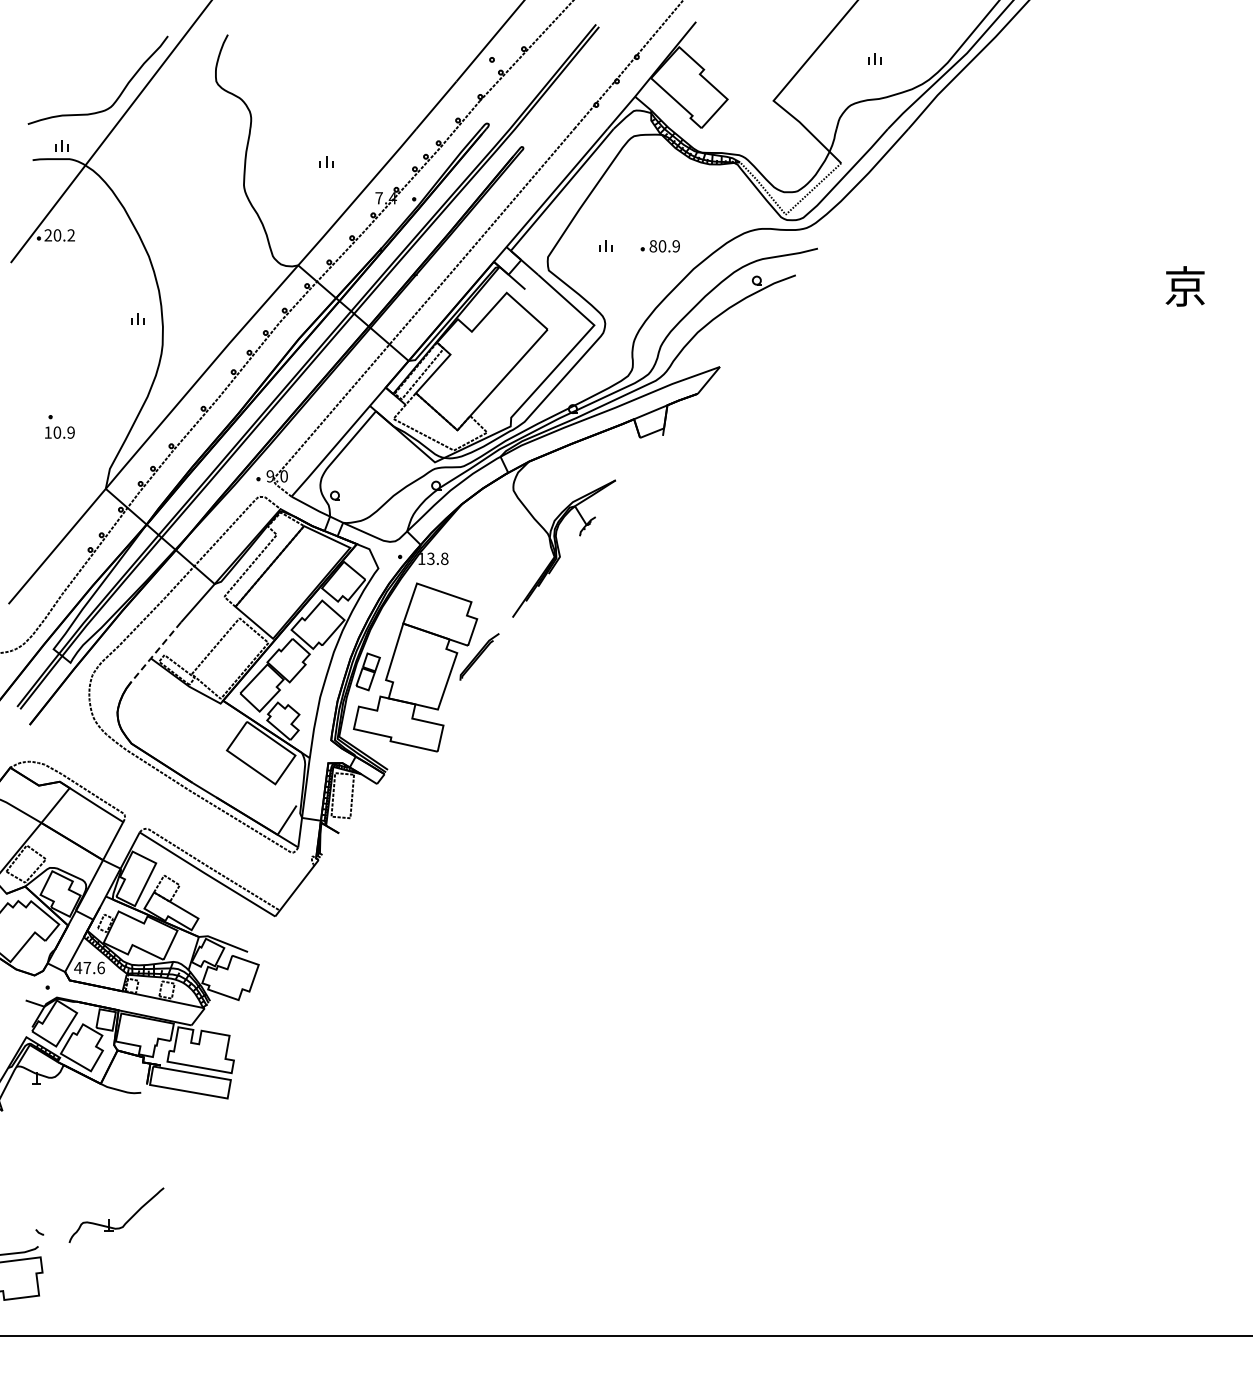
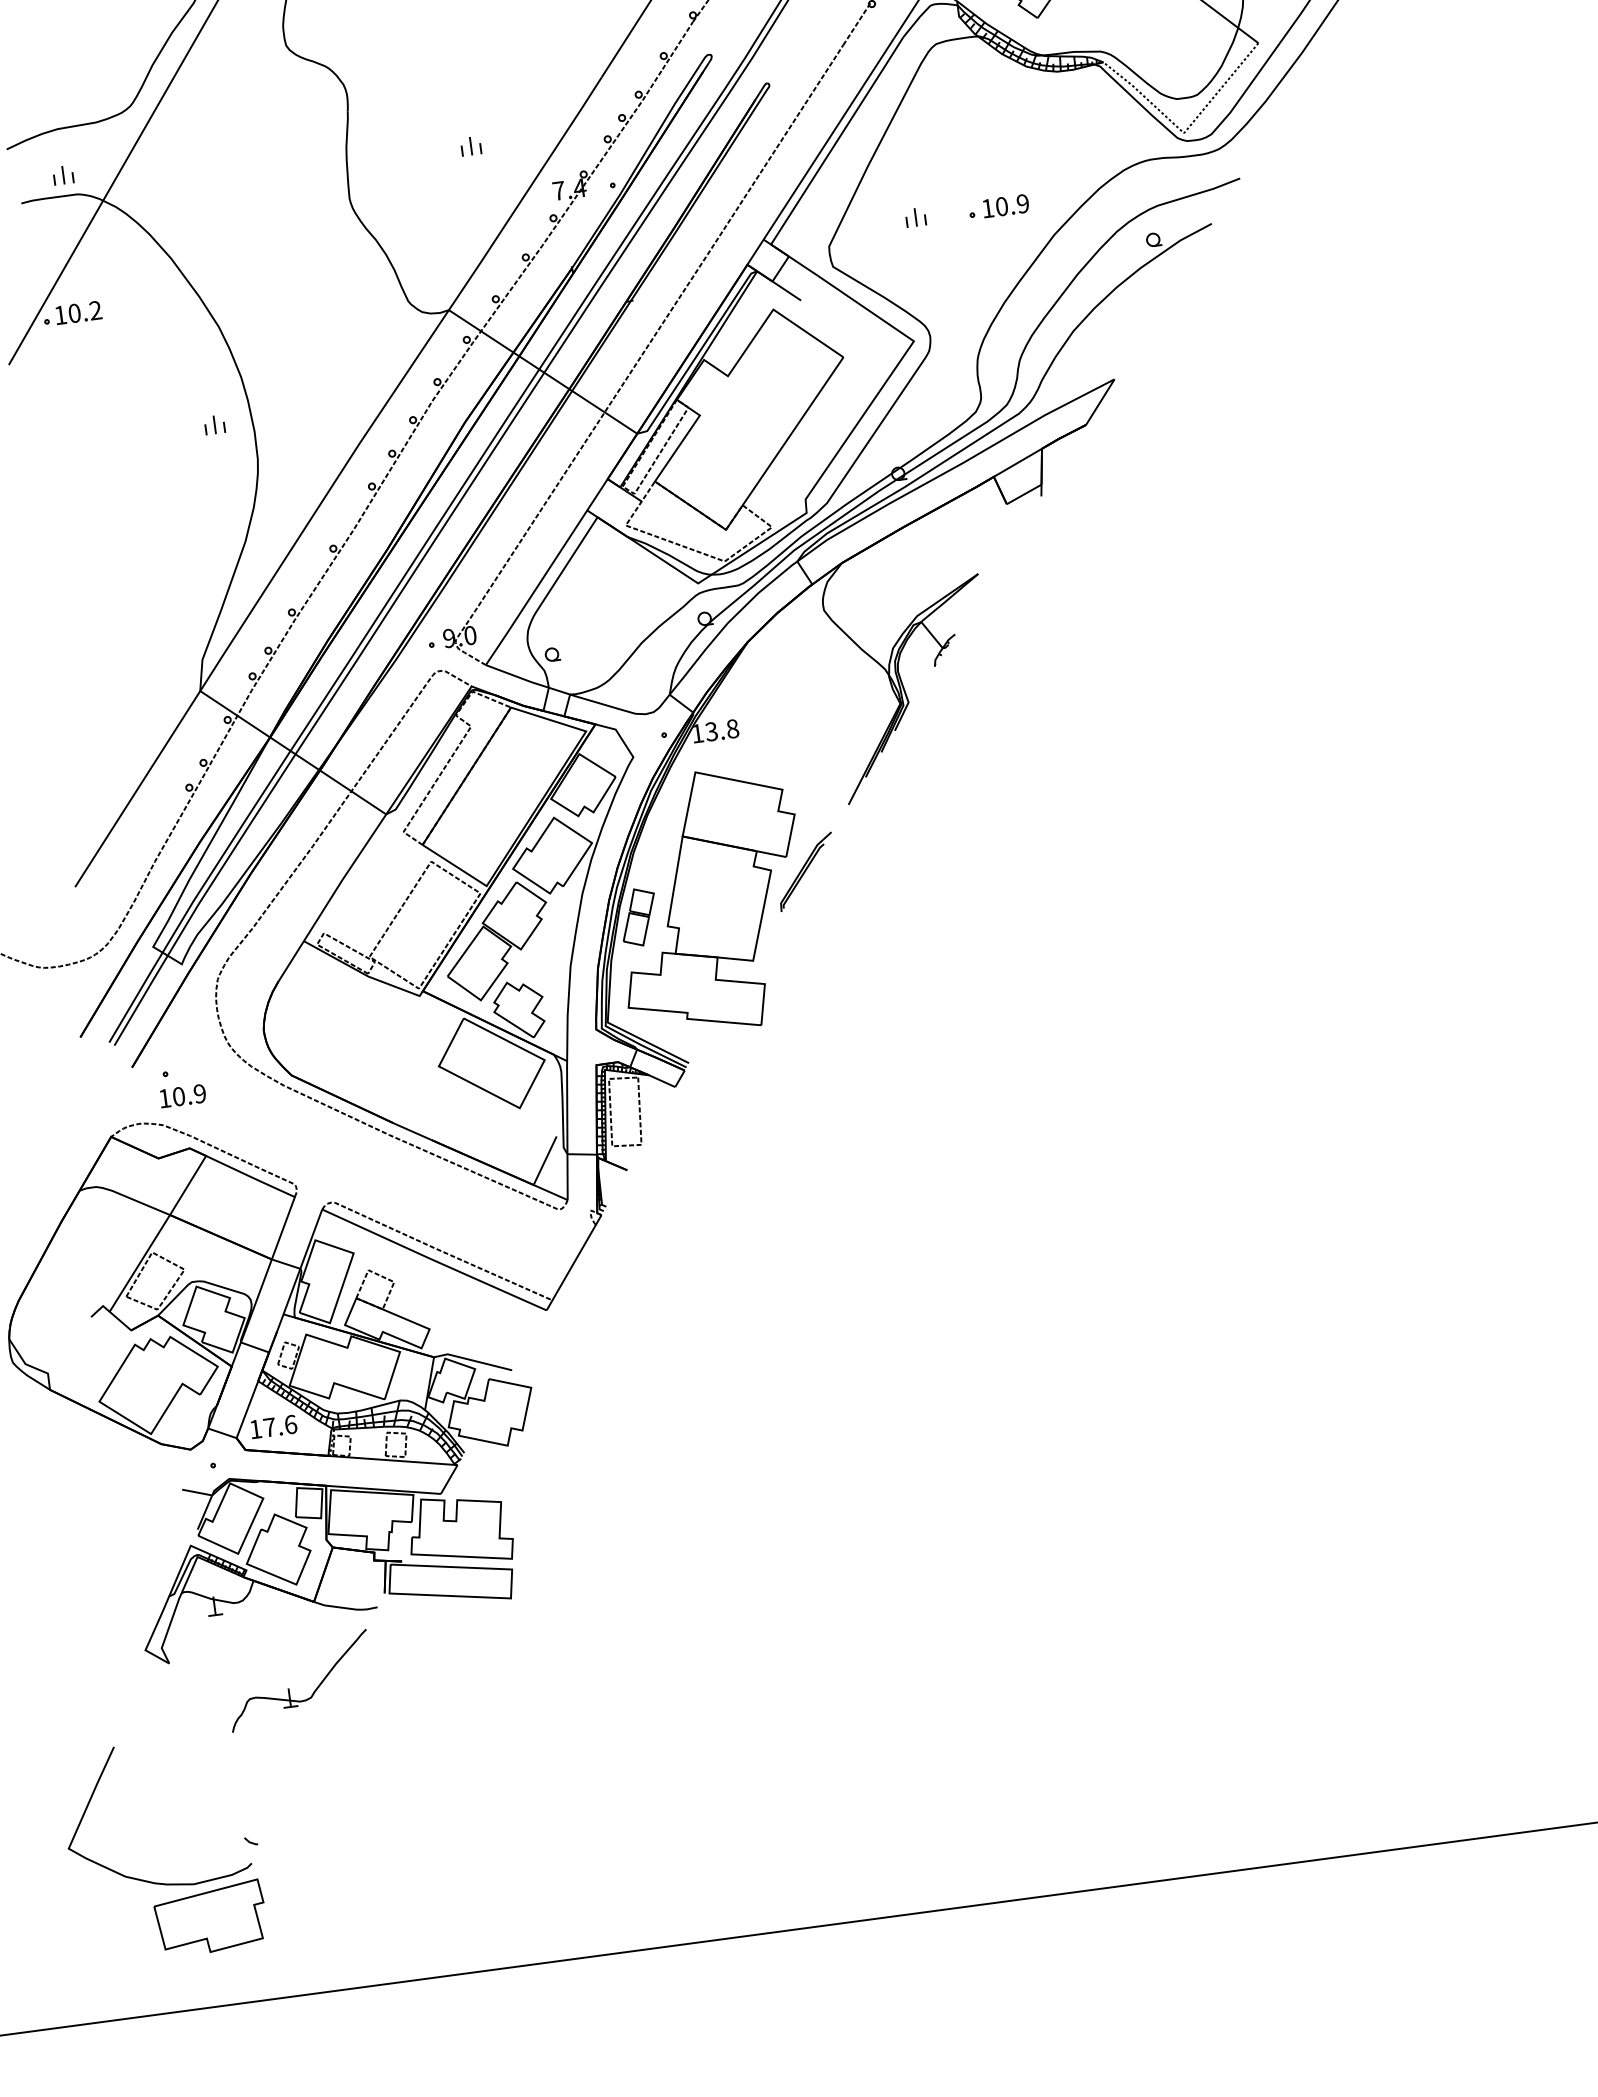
text: (47, 235) -> (59, 315), 20.2 -> 10.2
text: (653, 246) -> (988, 208), 80.9 -> 10.9
part: (59, 426) -> (180, 1086), moved
line: (155, 653) -> (309, 932), dashed -> solid
text: (78, 967) -> (256, 1428), 47.6 -> 17.6
part: (109, 1219) -> (289, 1688), moved

